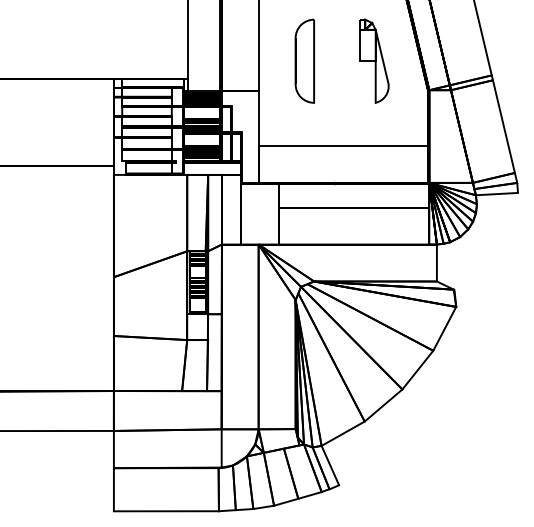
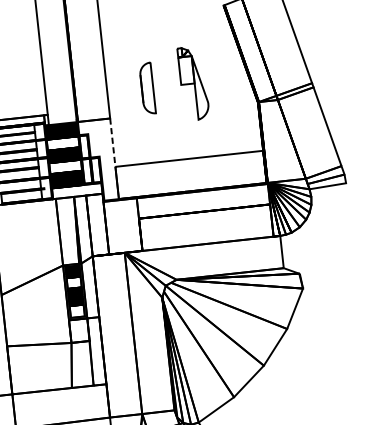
part: (304, 60) -> (147, 87), size x0.7
part: (374, 60) -> (193, 82), moved
line: (258, 118) -> (112, 142), solid -> dashed

